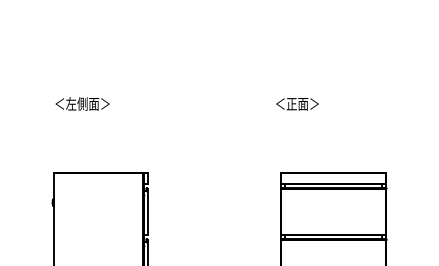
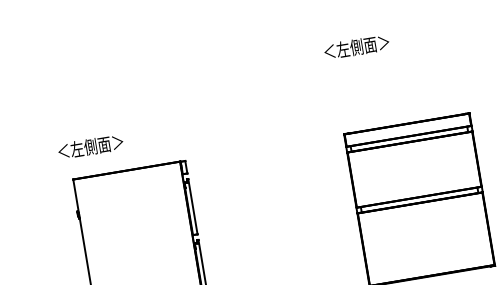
text: (82, 103) -> (90, 146), moved
text: (308, 103) -> (362, 45), ＜正面＞ -> ＜左側面＞

